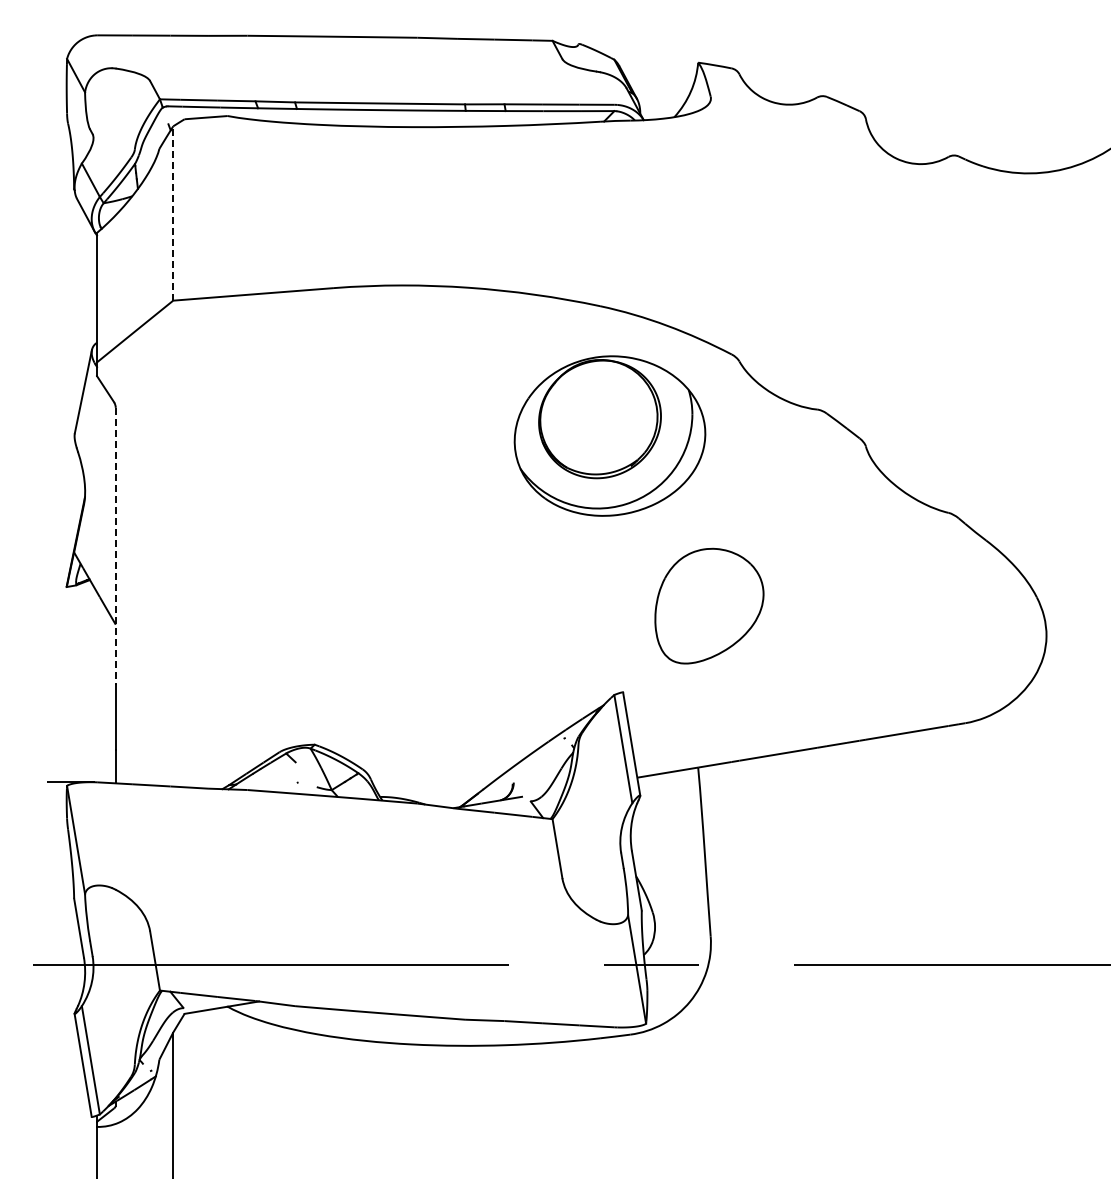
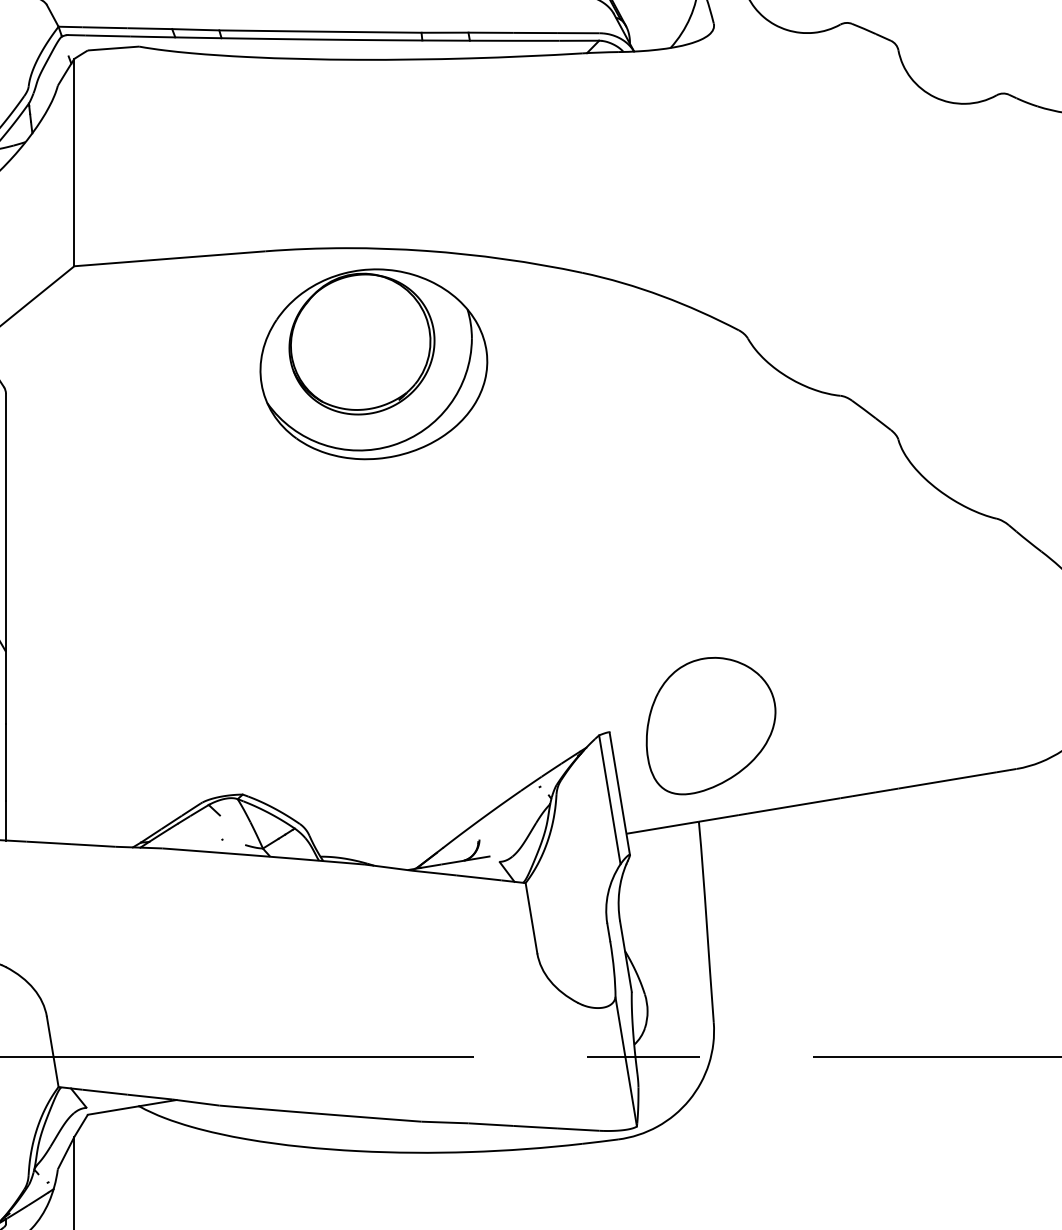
line: (173, 213) -> (74, 162), dashed -> solid
part: (609, 435) -> (373, 363), moved
line: (115, 546) -> (5, 558), dashed -> solid
part: (709, 605) -> (711, 725), moved

